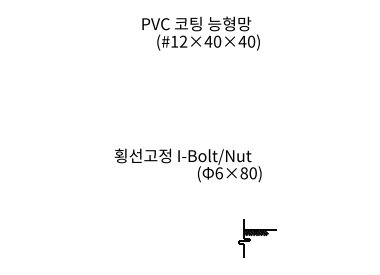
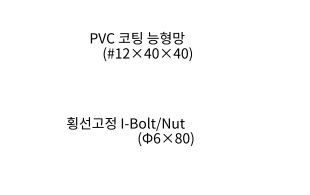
text: (187, 165) -> (129, 131), moved

